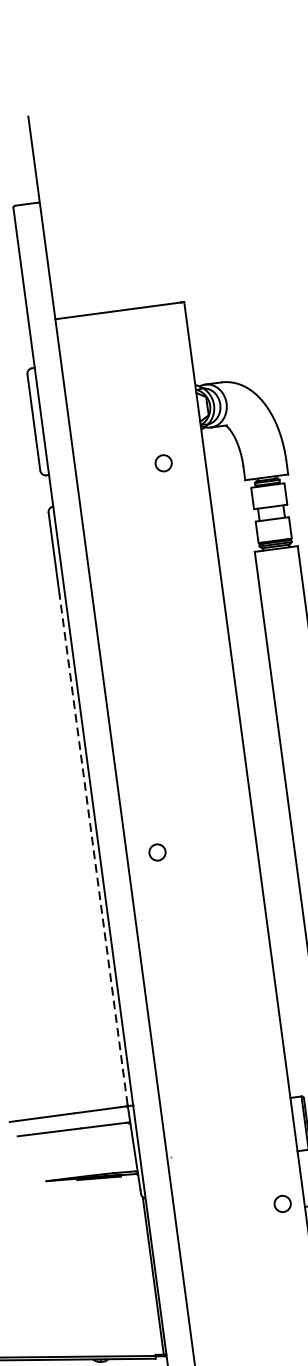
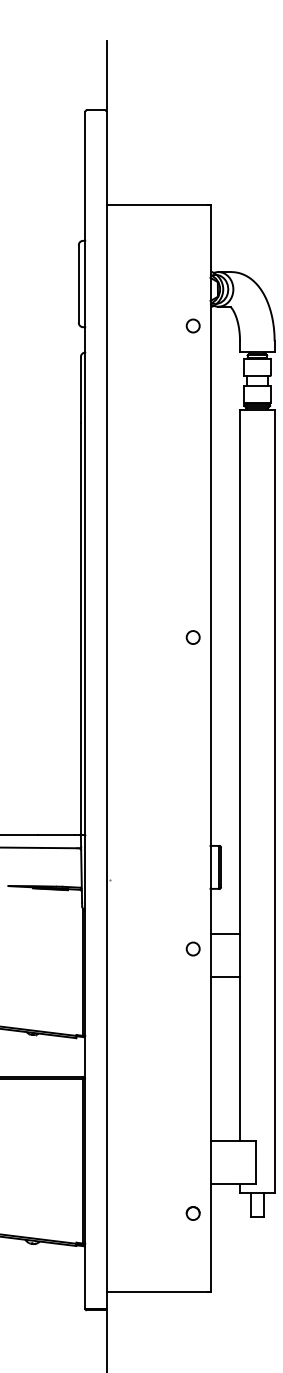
circle: (162, 462) -> (192, 325), moved
line: (93, 849) -> (80, 628), dashed -> solid
circle: (156, 852) -> (192, 637), moved
circle: (281, 1203) -> (192, 948), moved

